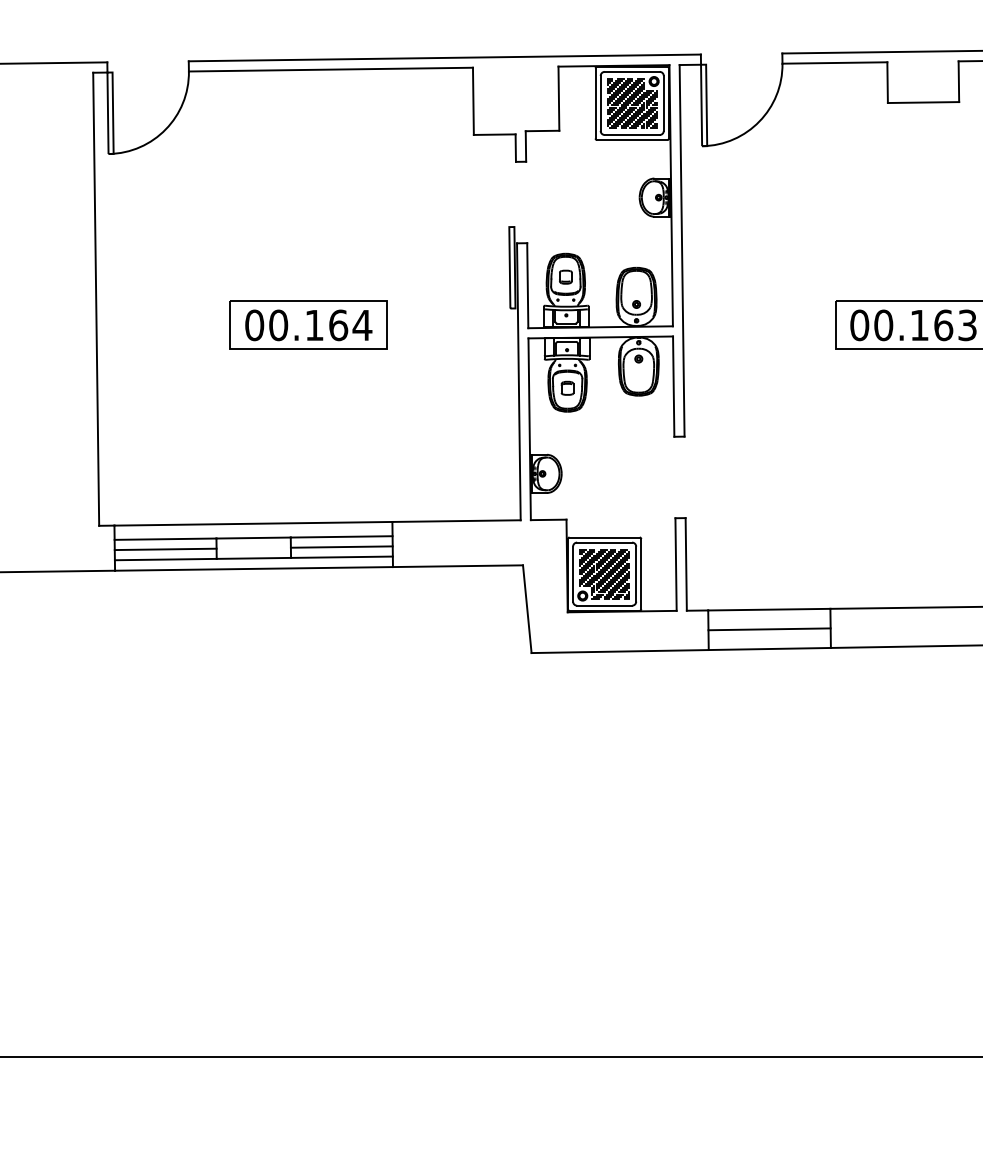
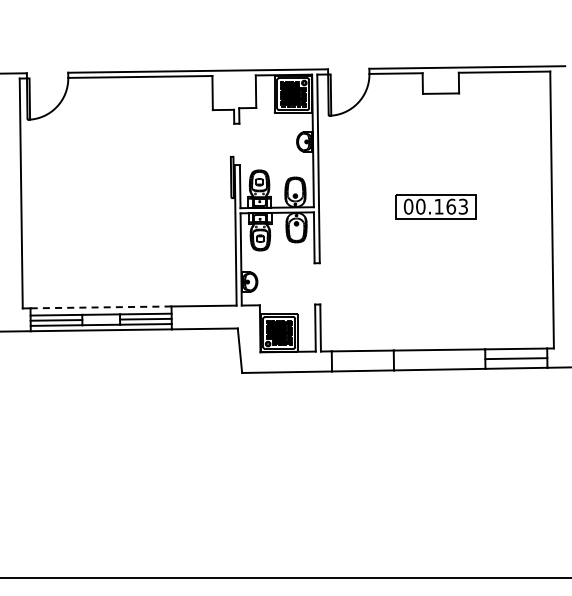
part: (307, 324) -> (128, 206), removed
line: (254, 523) -> (101, 307), solid -> dashed
line: (768, 628) -> (362, 360), removed

